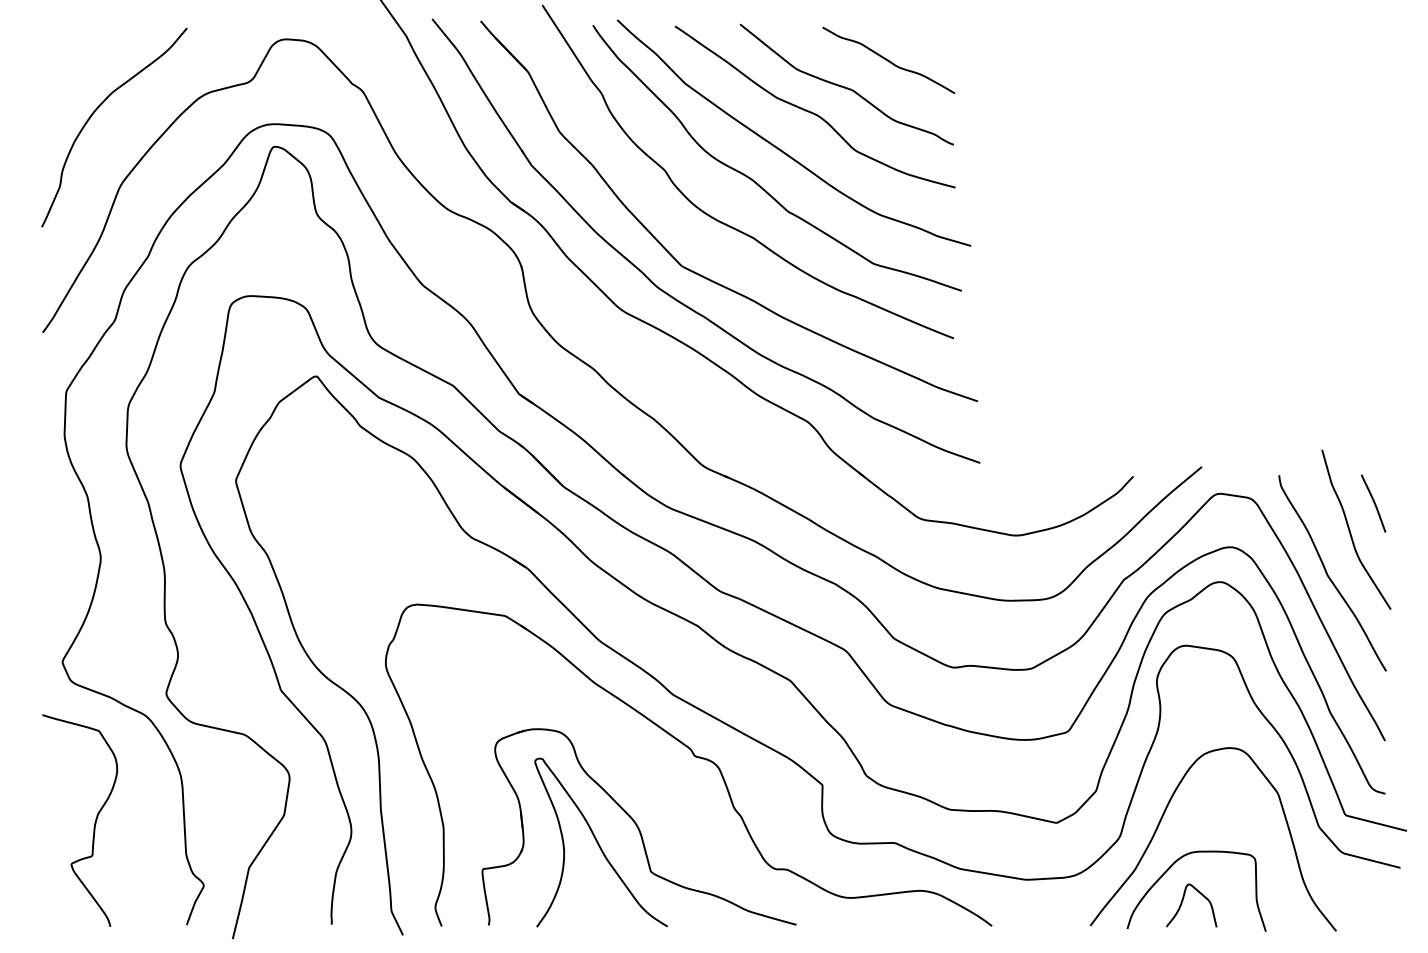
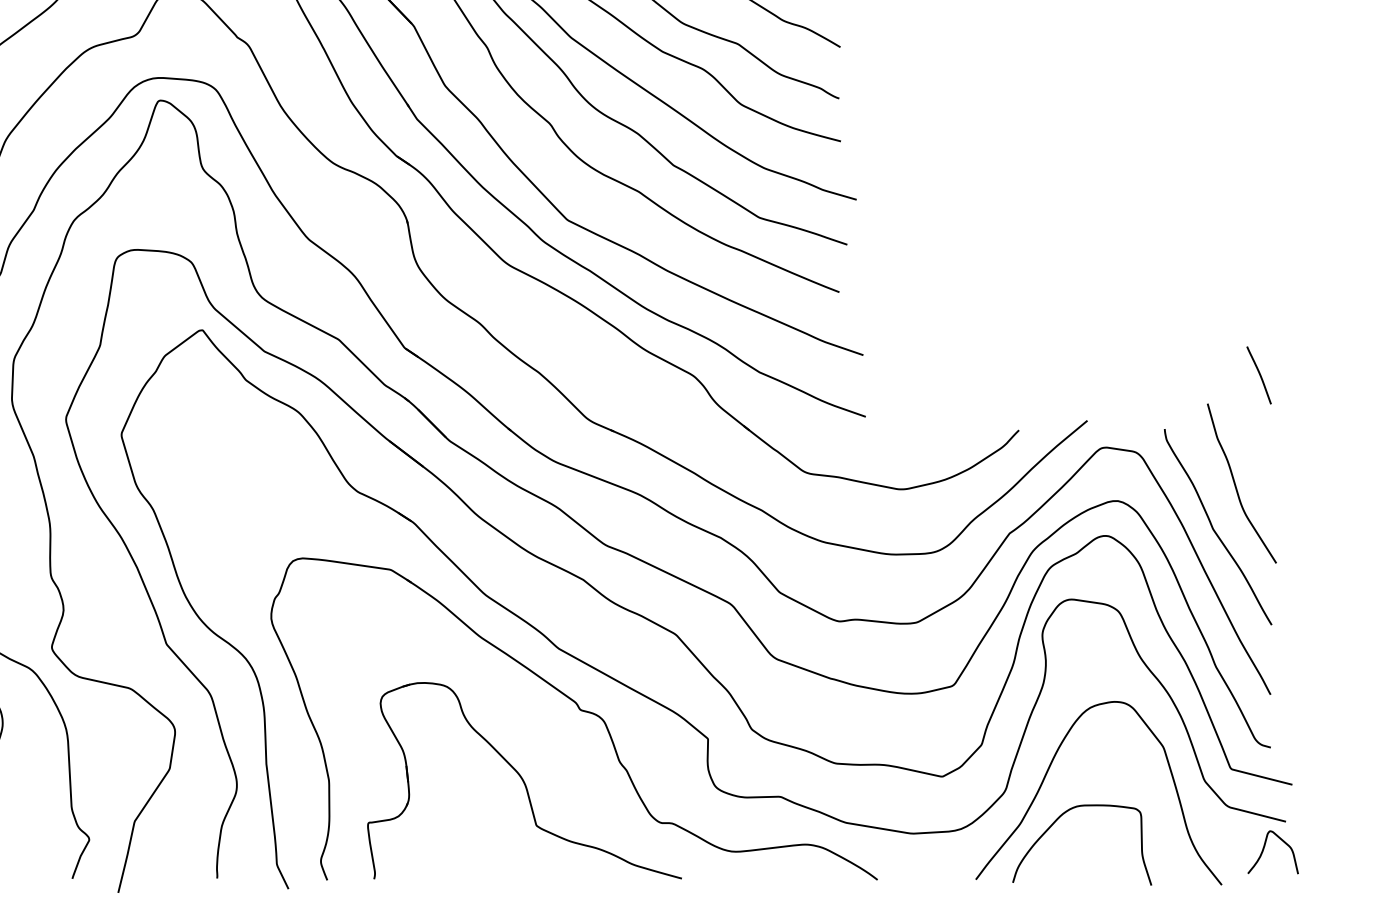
curve: (1373, 503) -> (1259, 375), moved
curve: (599, 843) -> (485, 797), removed
curve: (1182, 903) -> (1264, 850), moved

